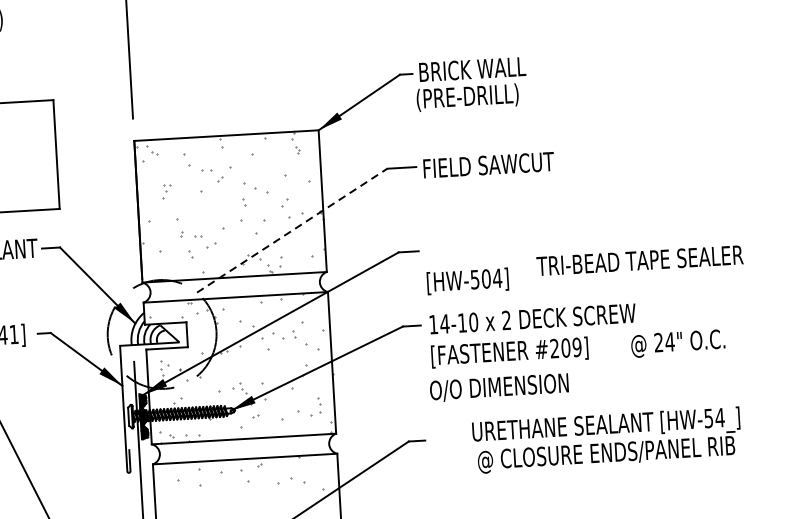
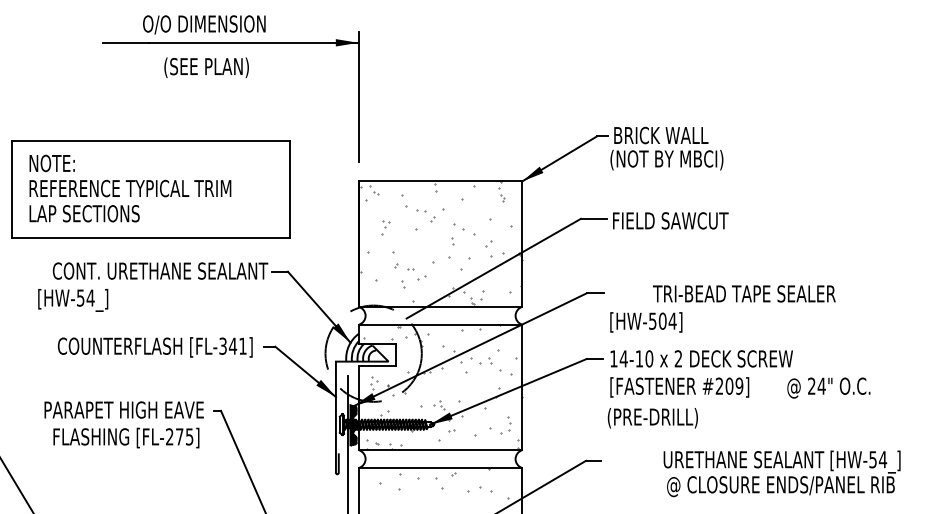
text: (484, 95) -> (670, 159), (PRE-DRILL) -> (NOT BY MBCI)
line: (292, 230) -> (494, 268), dashed -> solid
text: (640, 260) -> (744, 293), moved
text: (499, 388) -> (668, 418), O/O DIMENSION -> (PRE-DRILL)
text: (606, 439) -> (781, 473), moved

